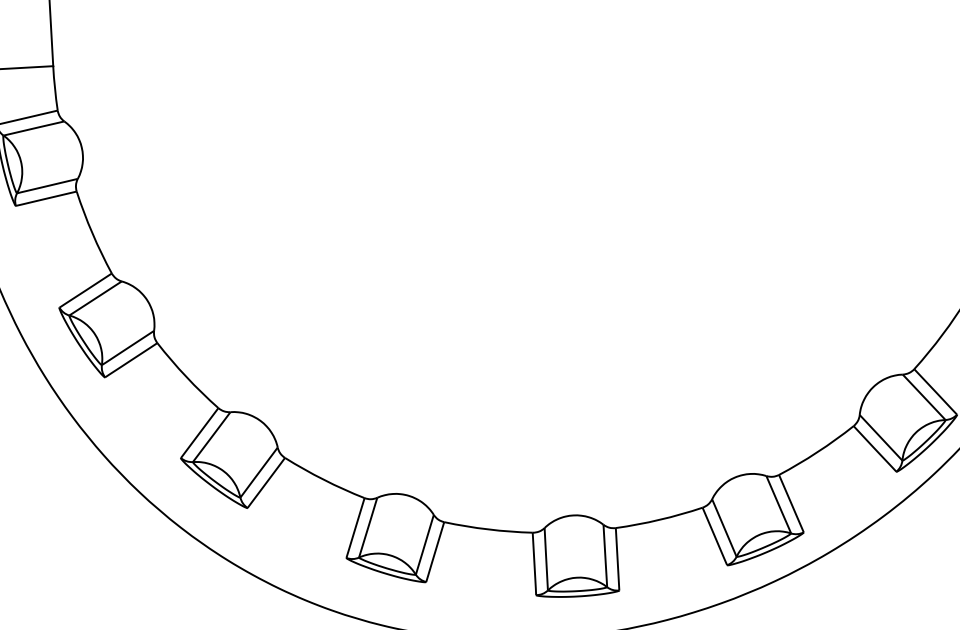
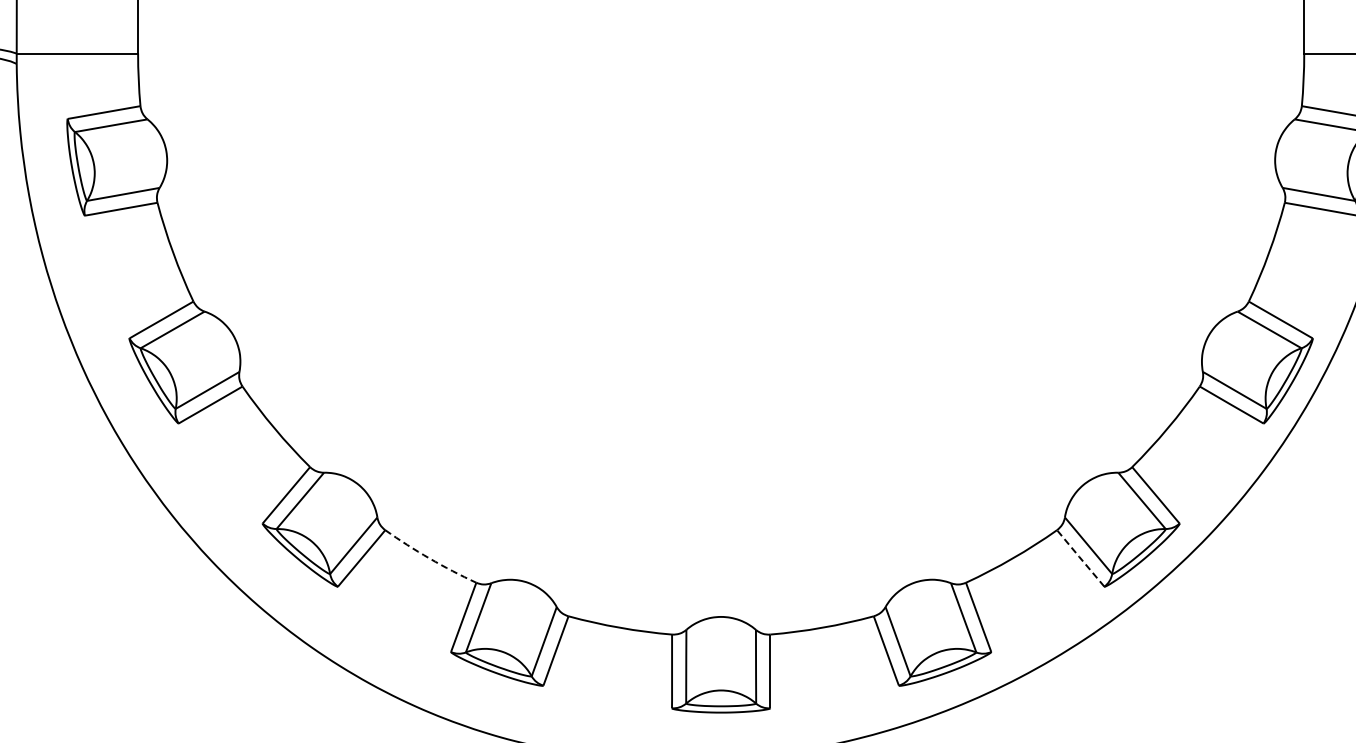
line: (874, 448) -> (1080, 558), solid -> dashed
arc: (323, 479) -> (429, 558), solid -> dashed

